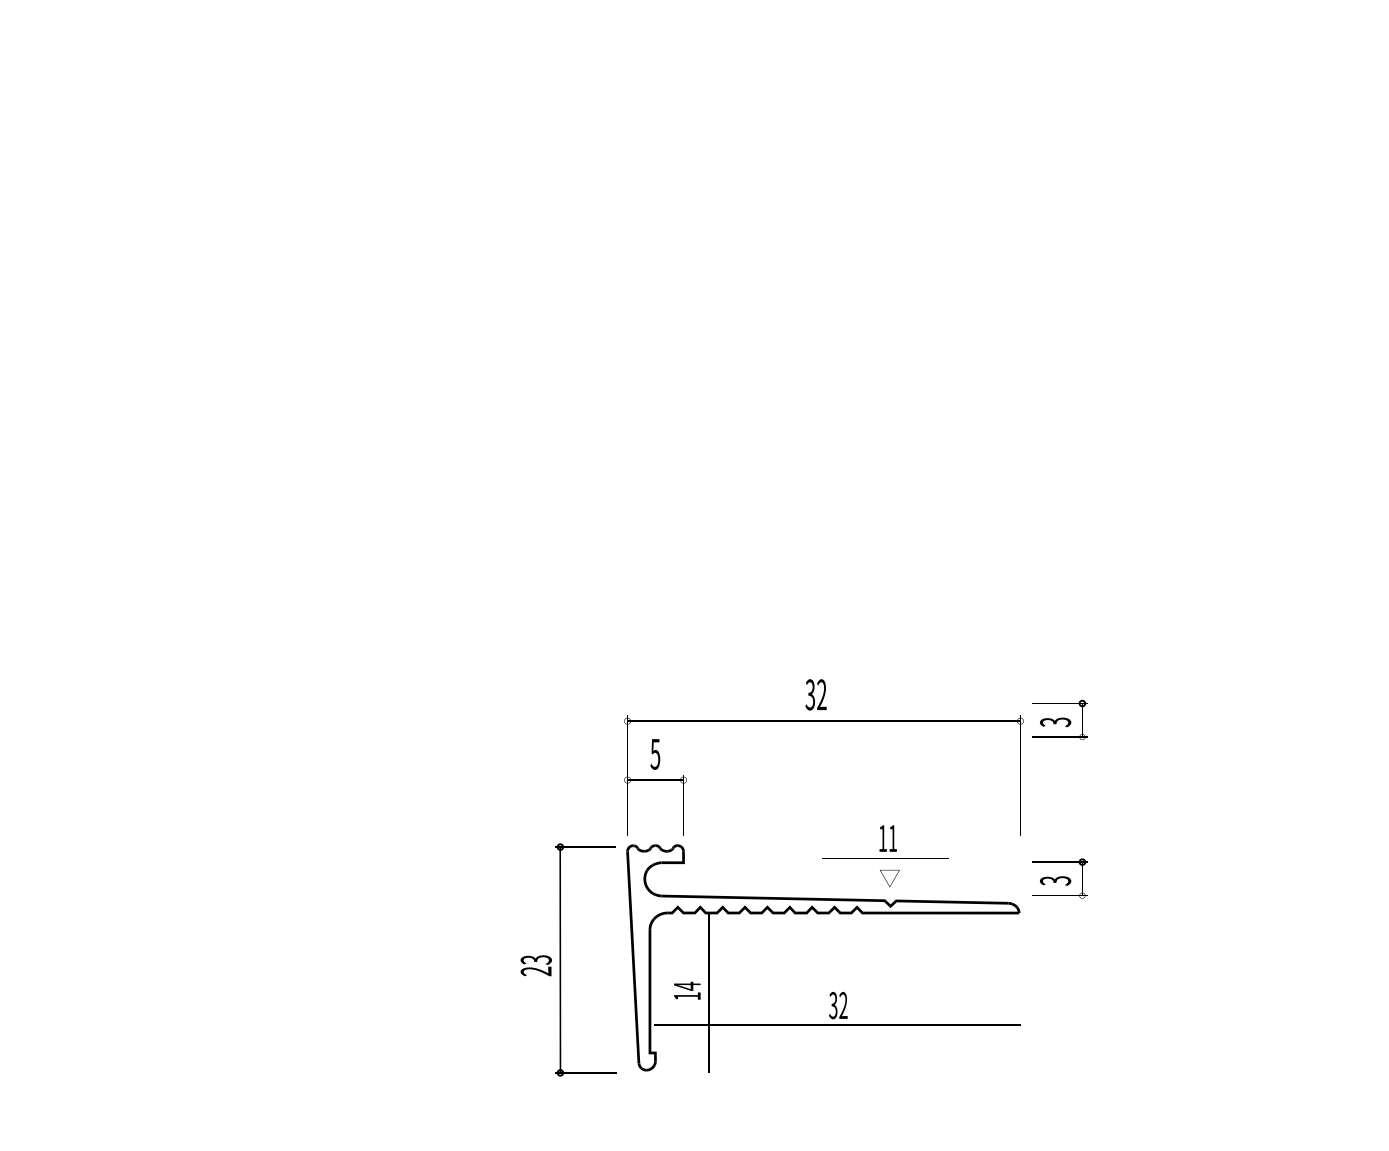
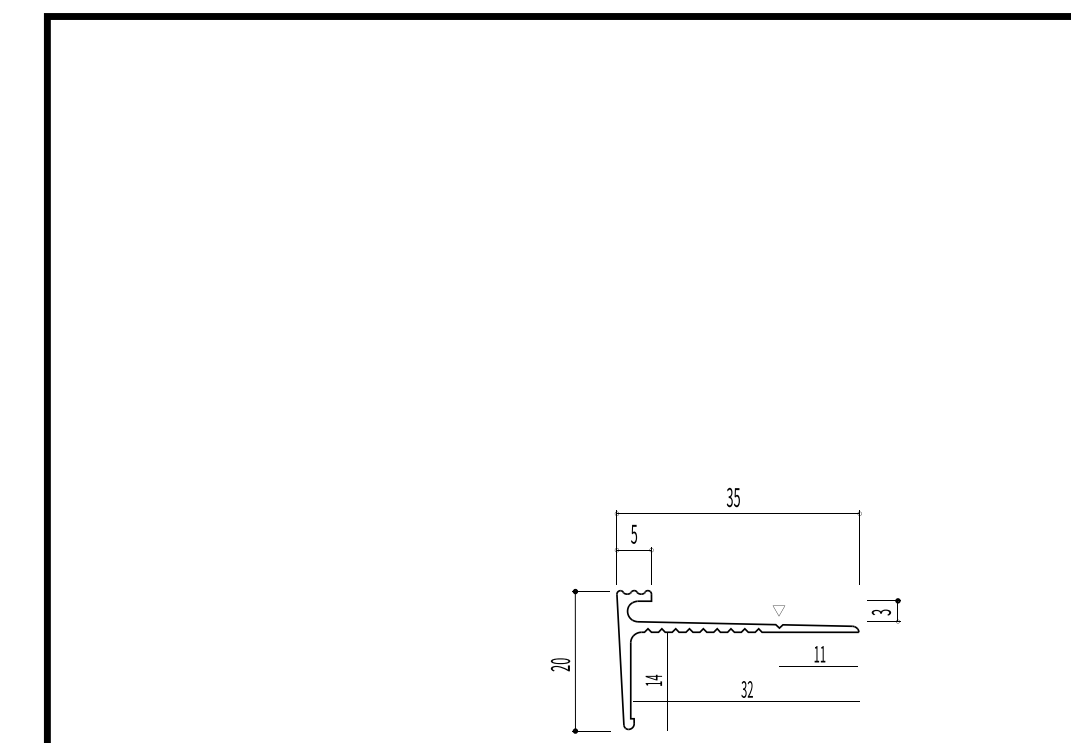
text: (821, 694) -> (736, 497), 32 -> 35
part: (1058, 719) -> (883, 512), removed
text: (885, 842) -> (818, 656), moved
text: (536, 960) -> (560, 661), 23 -> 20

